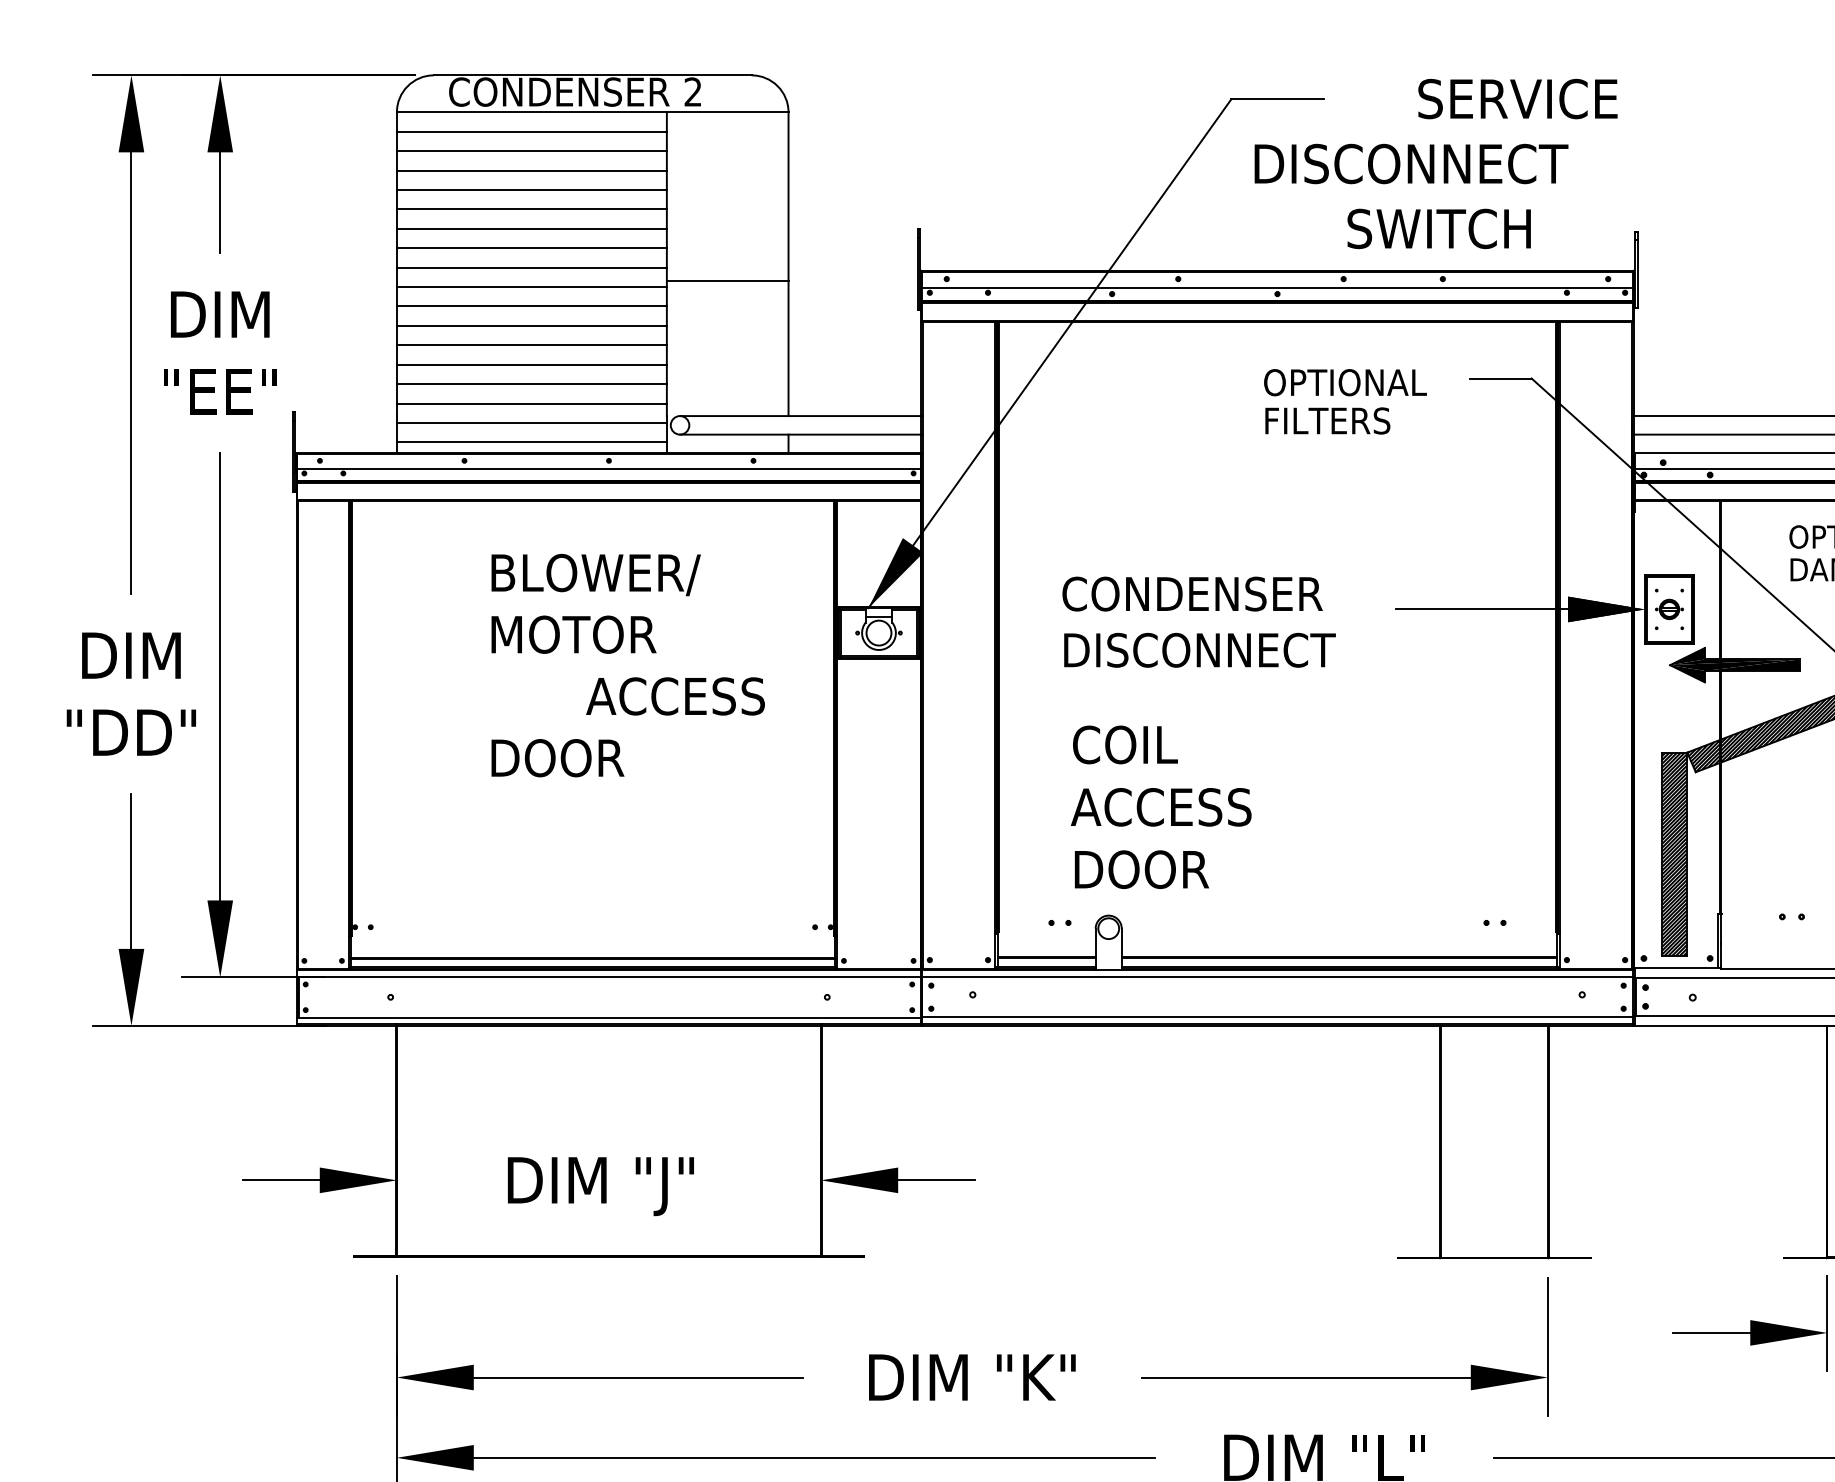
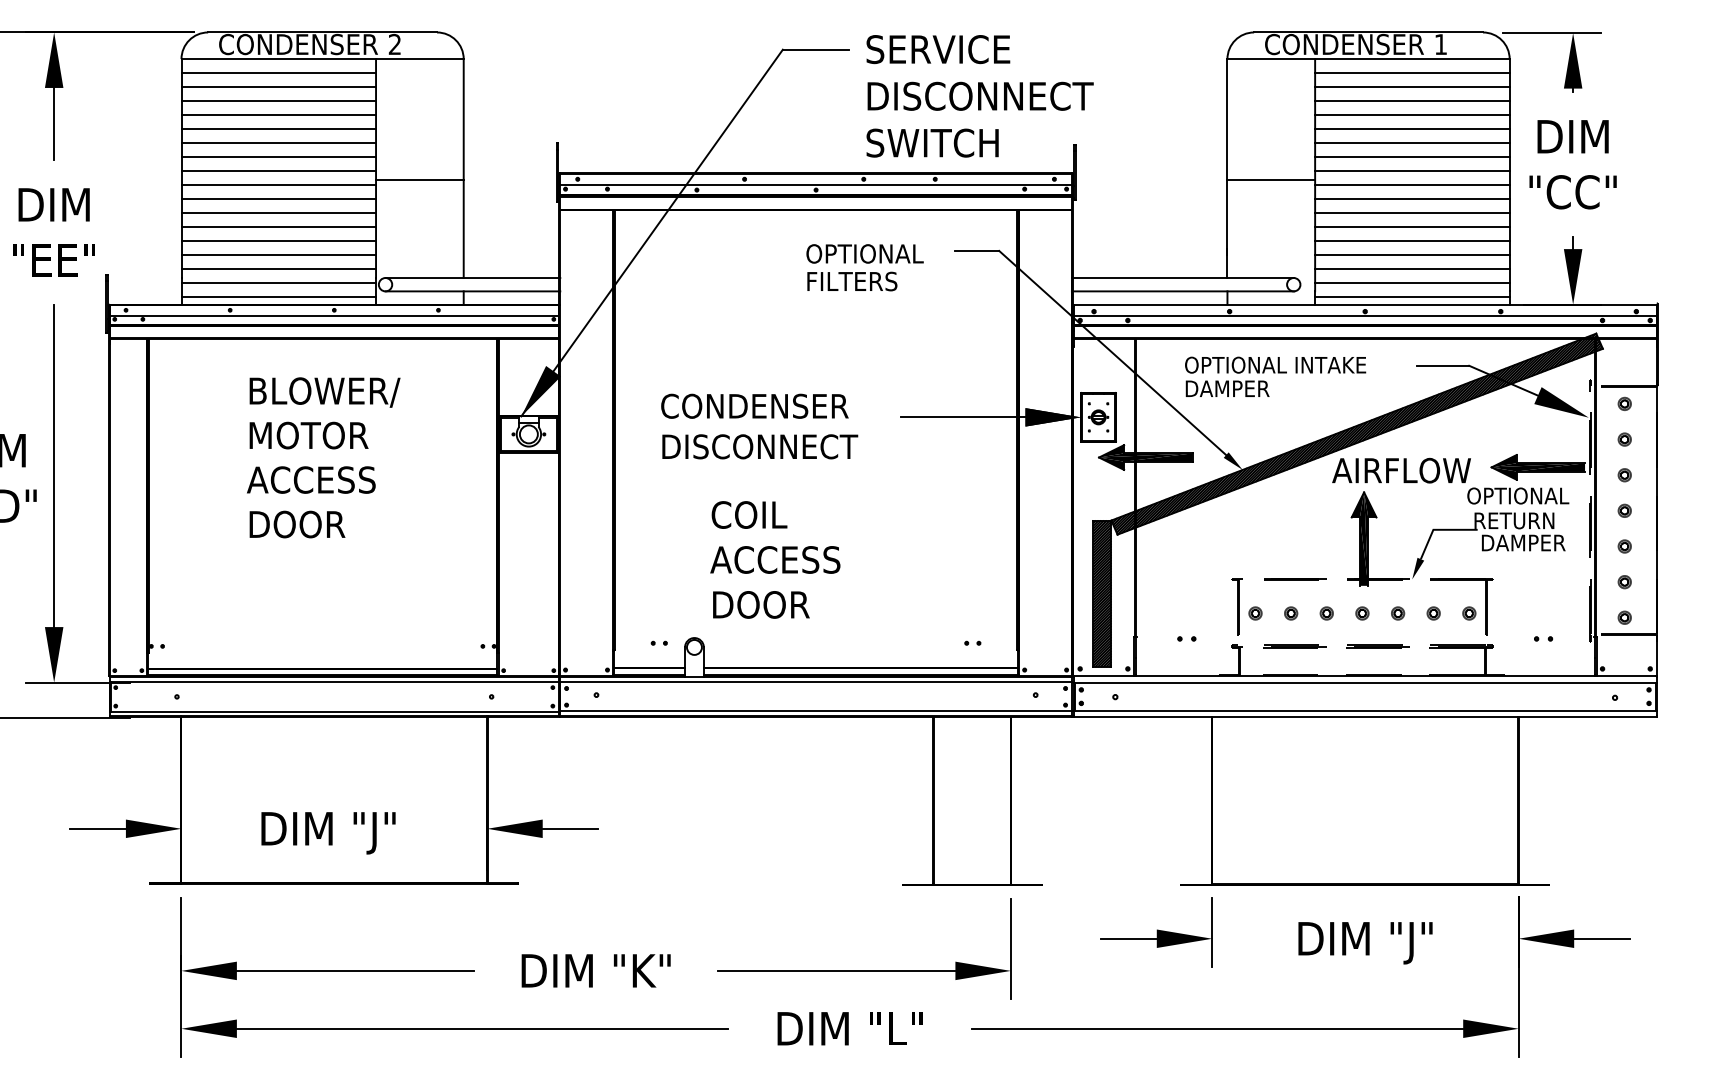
text: (1518, 98) -> (938, 49), moved
text: (1411, 162) -> (980, 95), moved
text: (675, 695) -> (311, 479), moved
text: (1161, 806) -> (775, 559), moved

